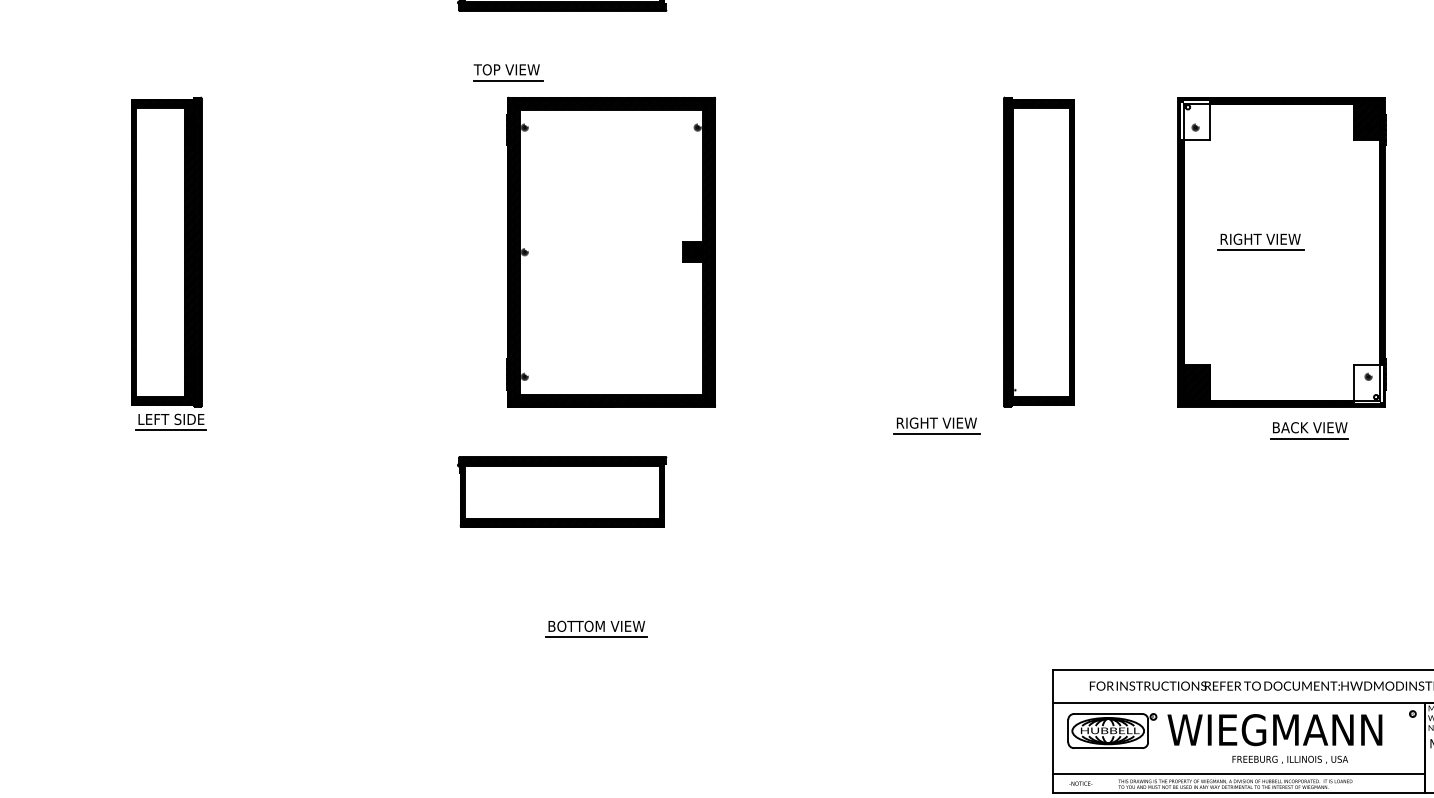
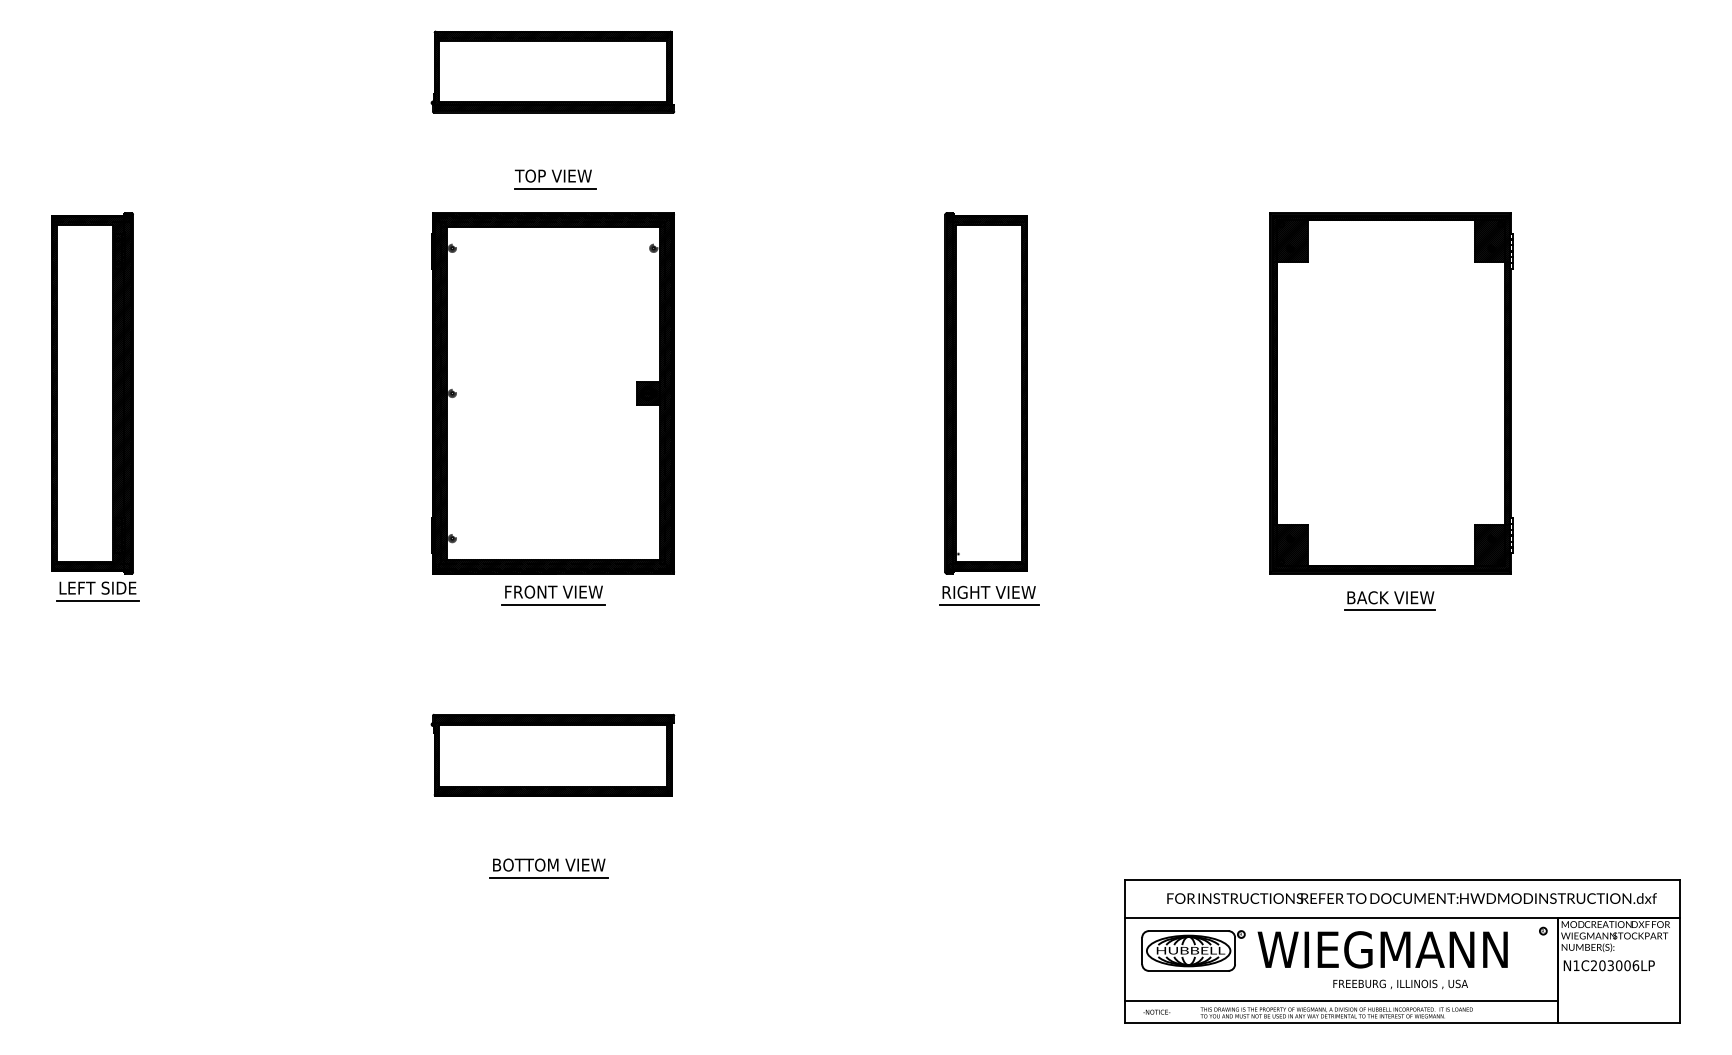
part: (508, 72) -> (555, 179), moved
hatch: (1194, 119) -> (1289, 238), added
part: (1260, 241) -> (1366, 381), removed
part: (610, 252) -> (552, 393), moved
part: (1038, 252) -> (985, 393), moved
hatch: (1368, 384) -> (1491, 547), added
part: (562, 425) -> (553, 595), added
part: (1309, 430) -> (1389, 600), moved
part: (561, 491) -> (552, 754), moved
part: (596, 629) -> (548, 868), moved

